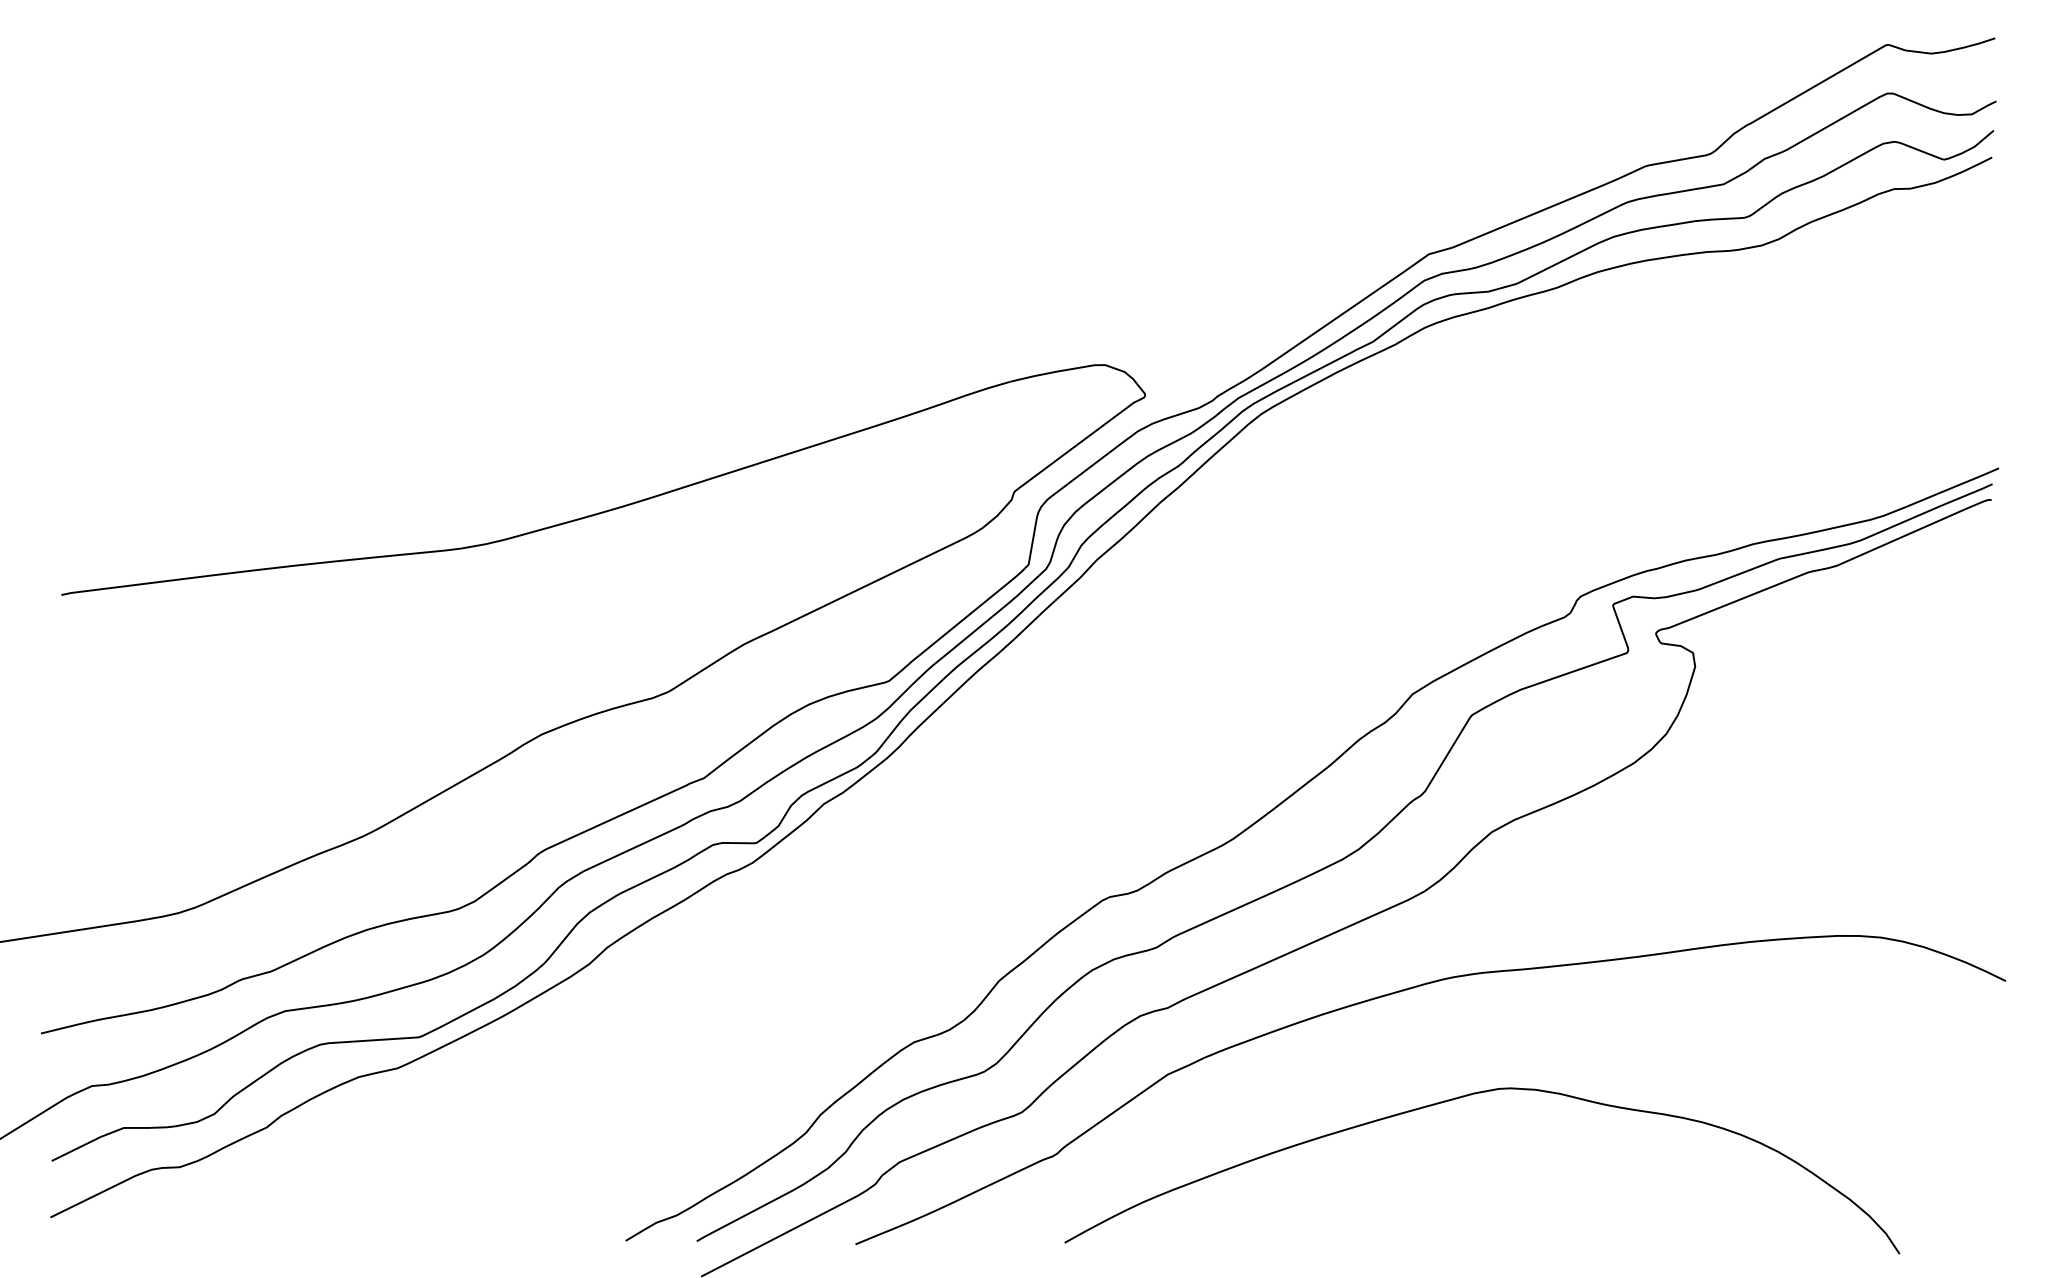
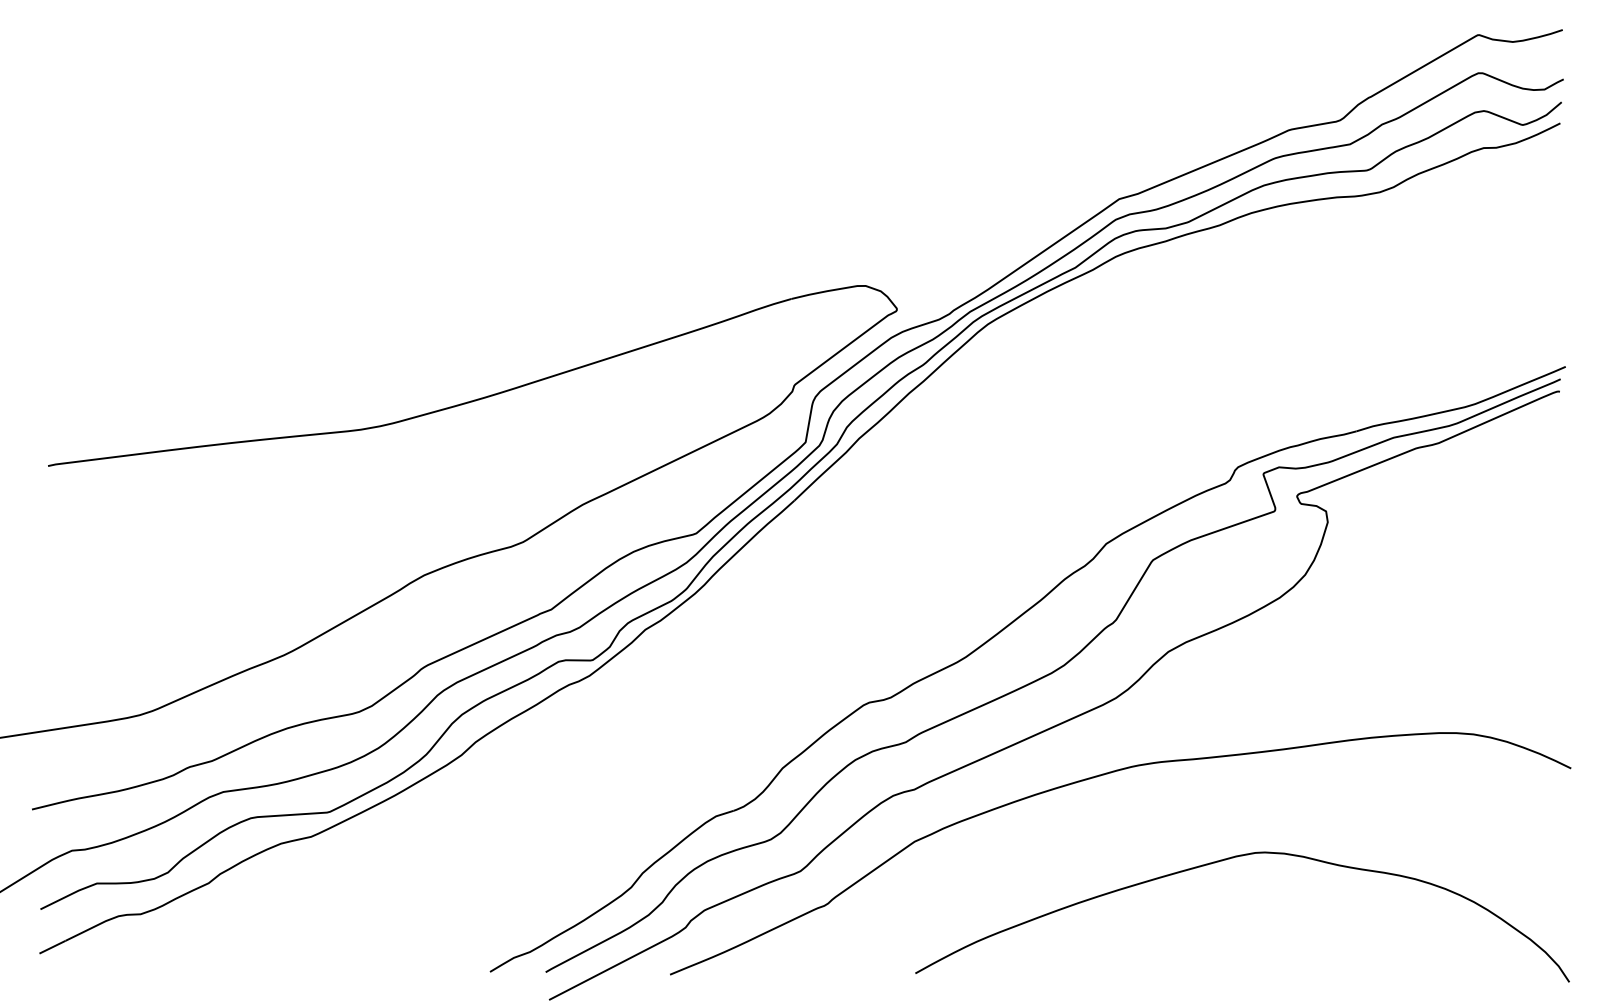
curve: (1464, 1097) -> (1228, 859), moved

